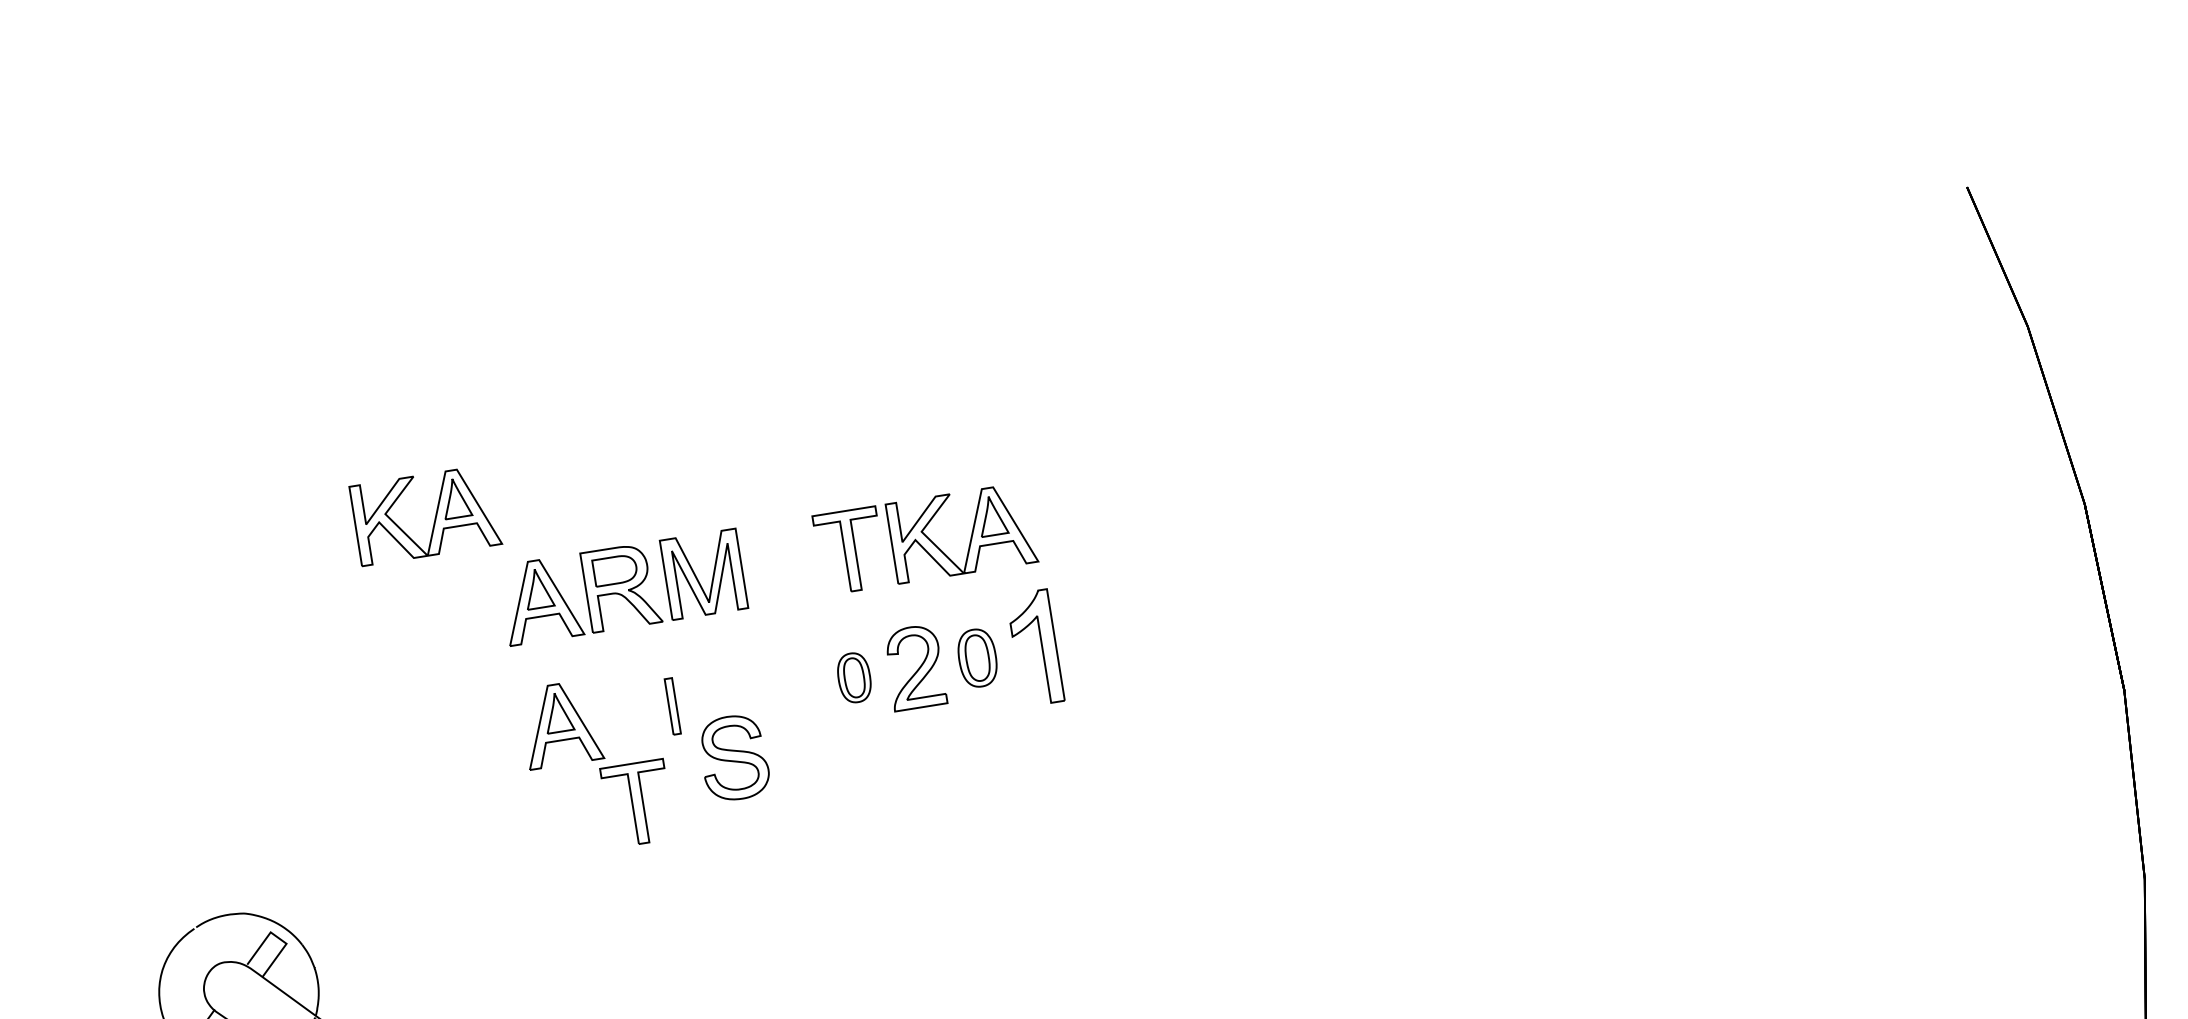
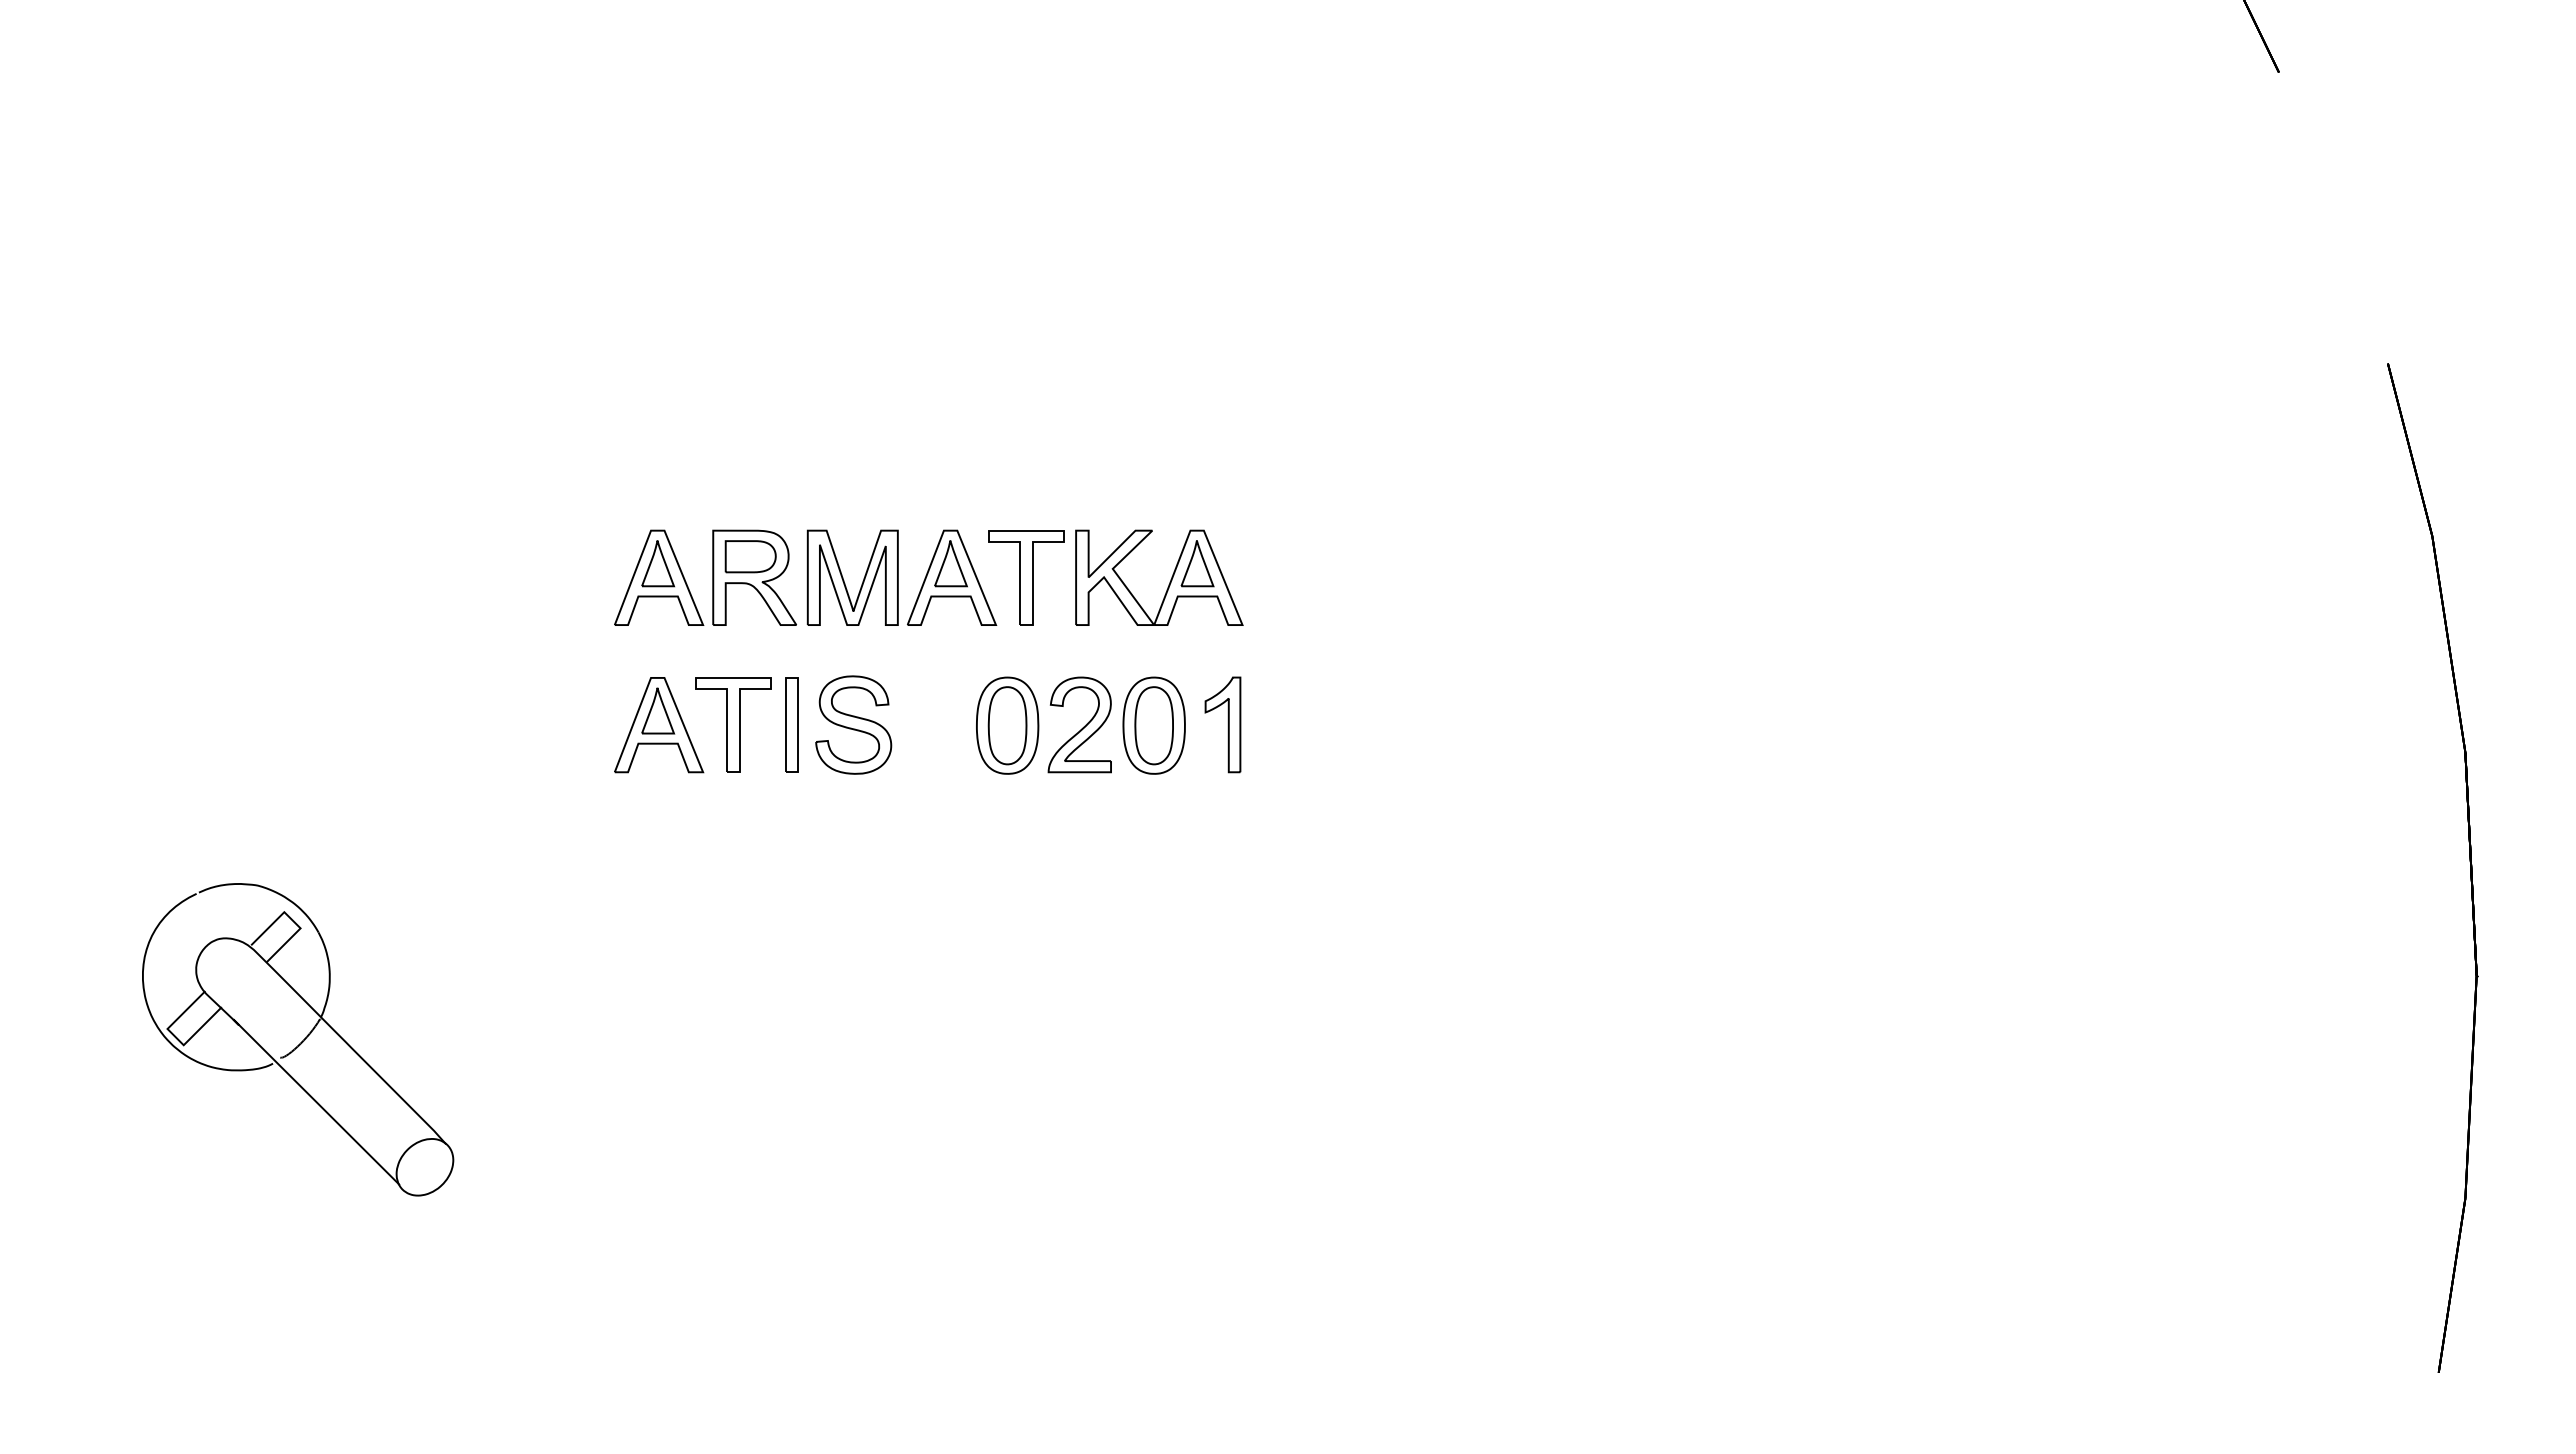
part: (435, 515) -> (552, 459), removed
part: (787, 560) -> (952, 577), added
part: (1034, 647) -> (1222, 724), size x0.71
part: (977, 658) -> (1153, 725), size x1.43
part: (854, 677) -> (1007, 725), size x1.67
part: (672, 706) -> (791, 724), size x1.43
part: (733, 757) -> (853, 724), moved
part: (637, 803) -> (733, 724), moved

